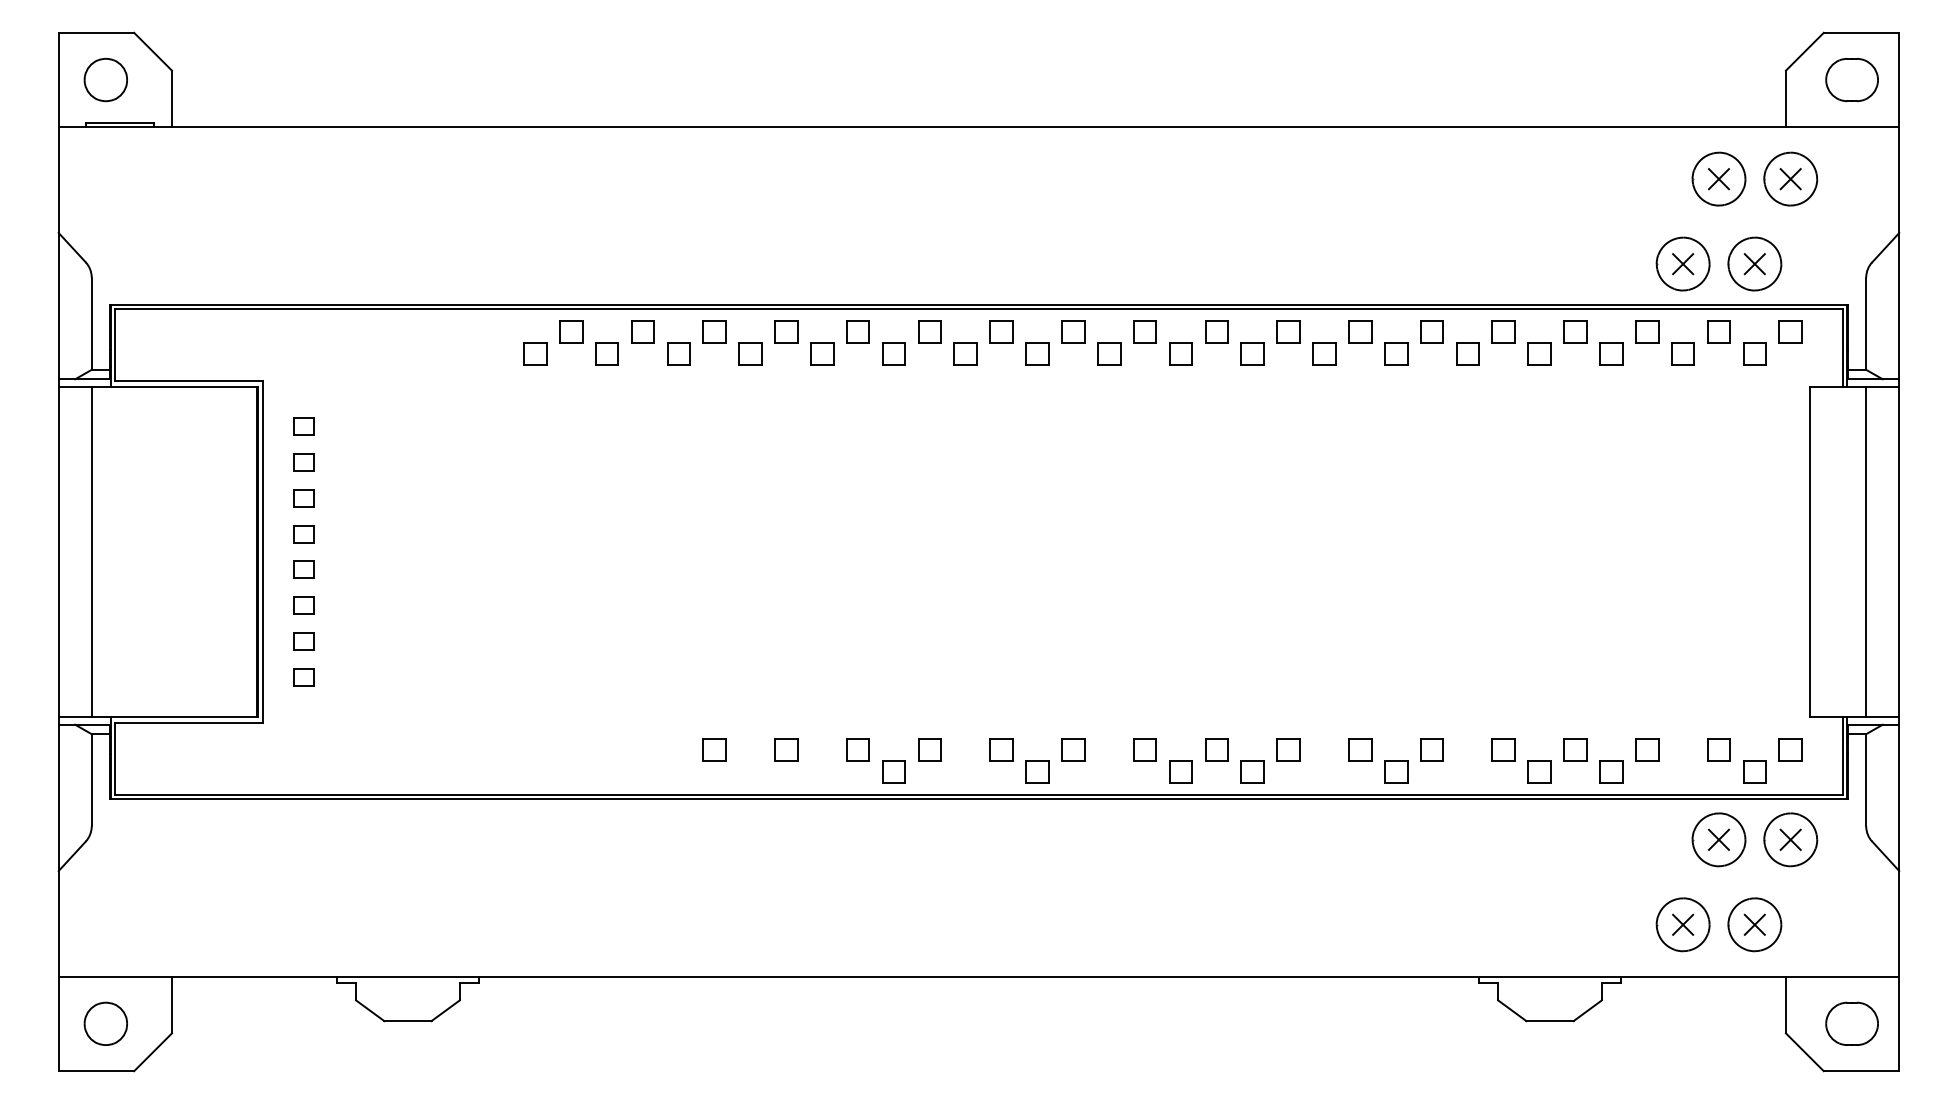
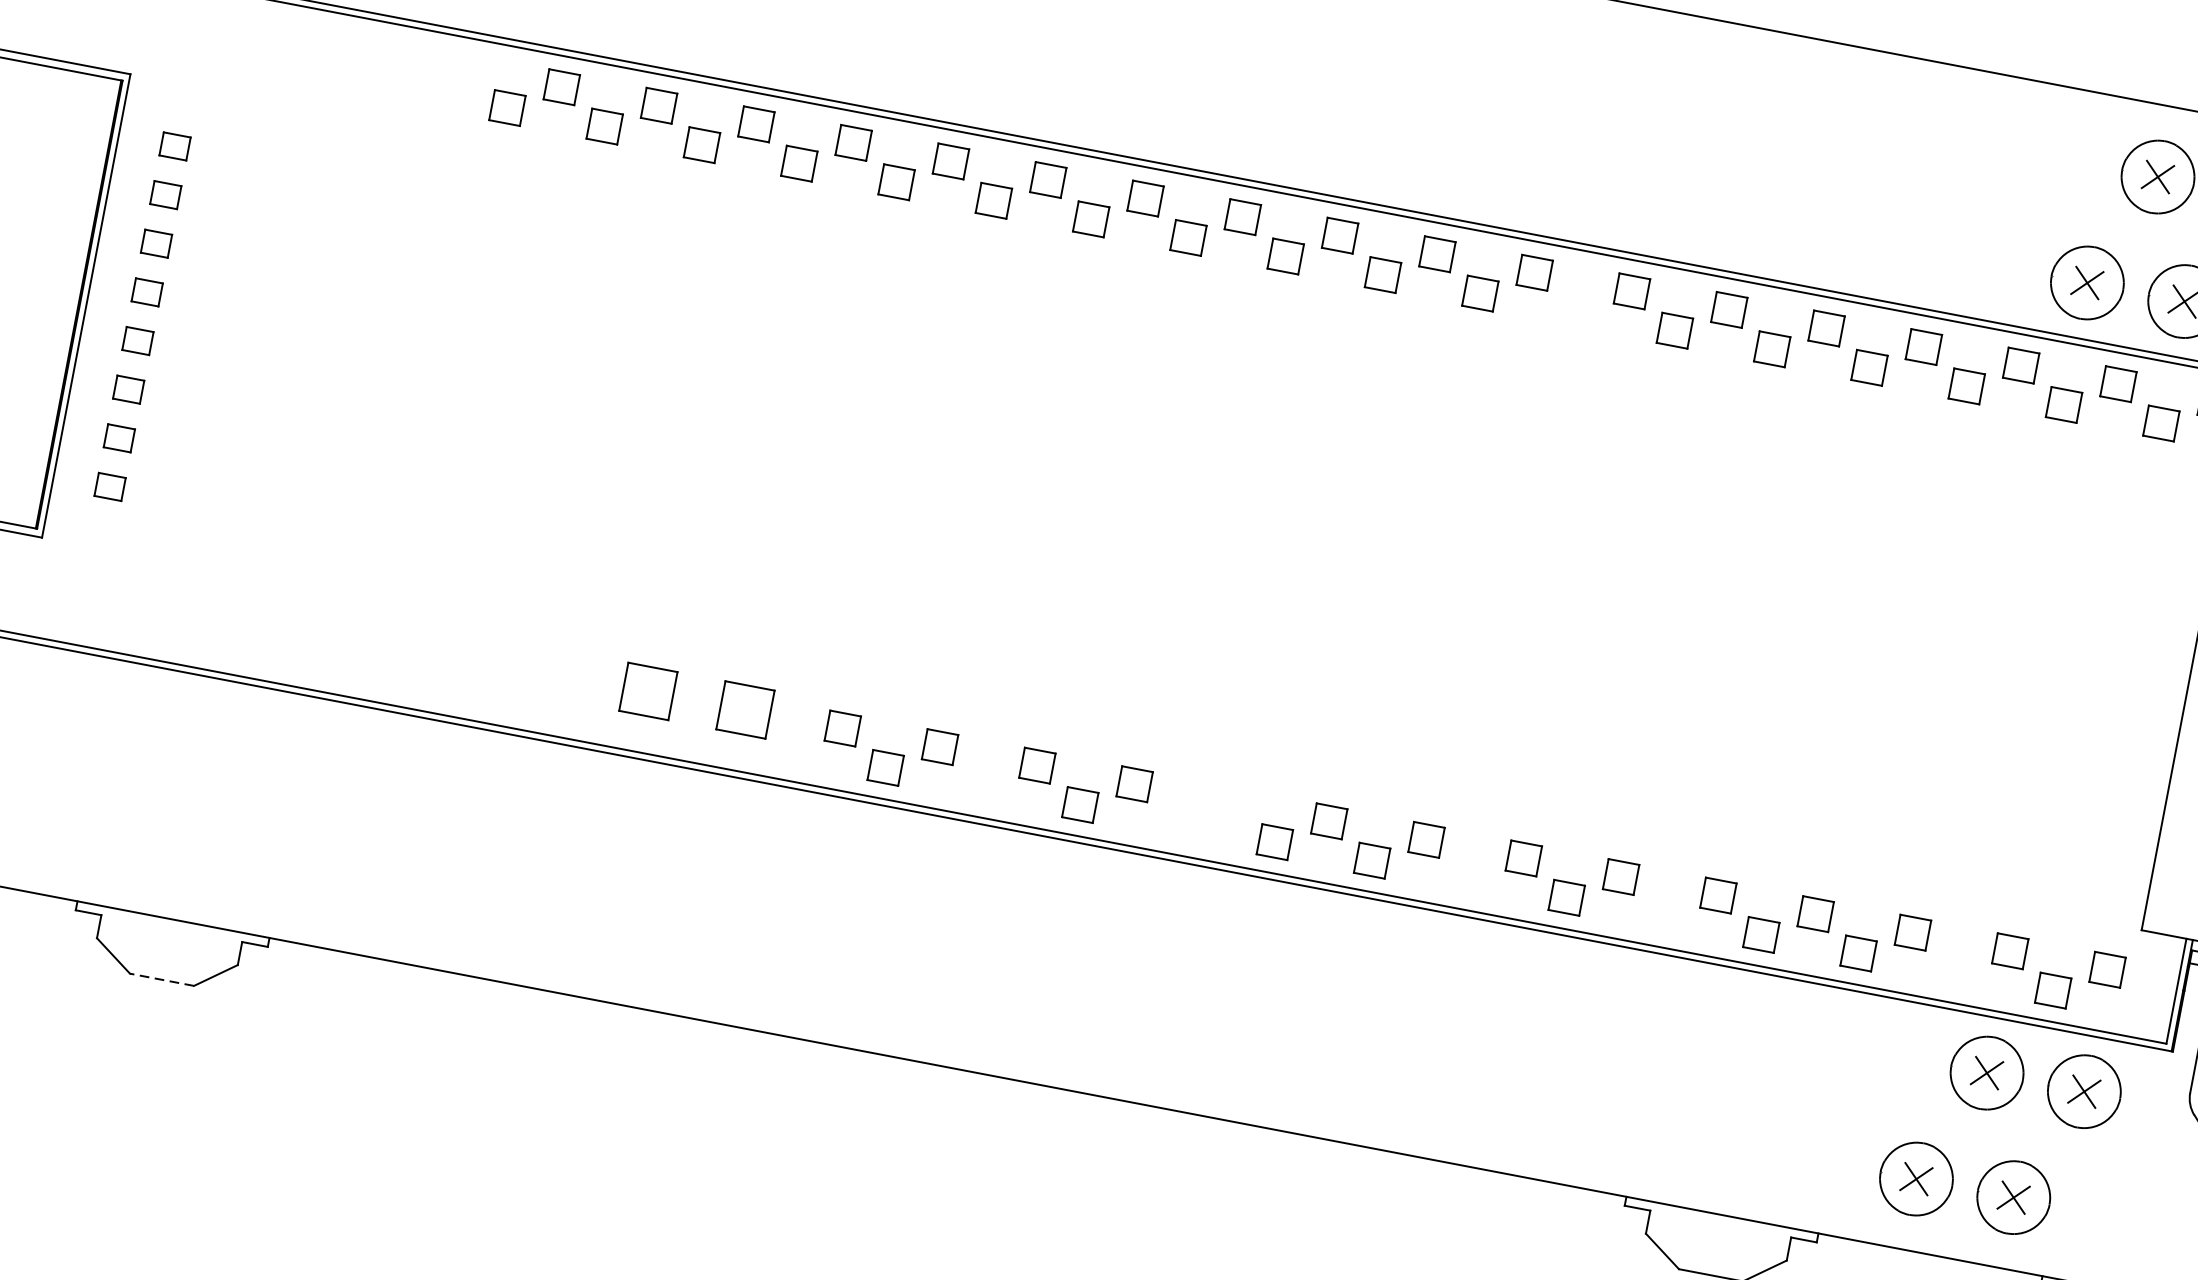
part: (1324, 353) -> (1577, 311), removed
part: (714, 749) -> (648, 690), size x1.6
part: (786, 749) -> (745, 709), size x1.6
part: (1144, 749) -> (1231, 801), removed
line: (407, 1021) -> (161, 980), solid -> dashed

